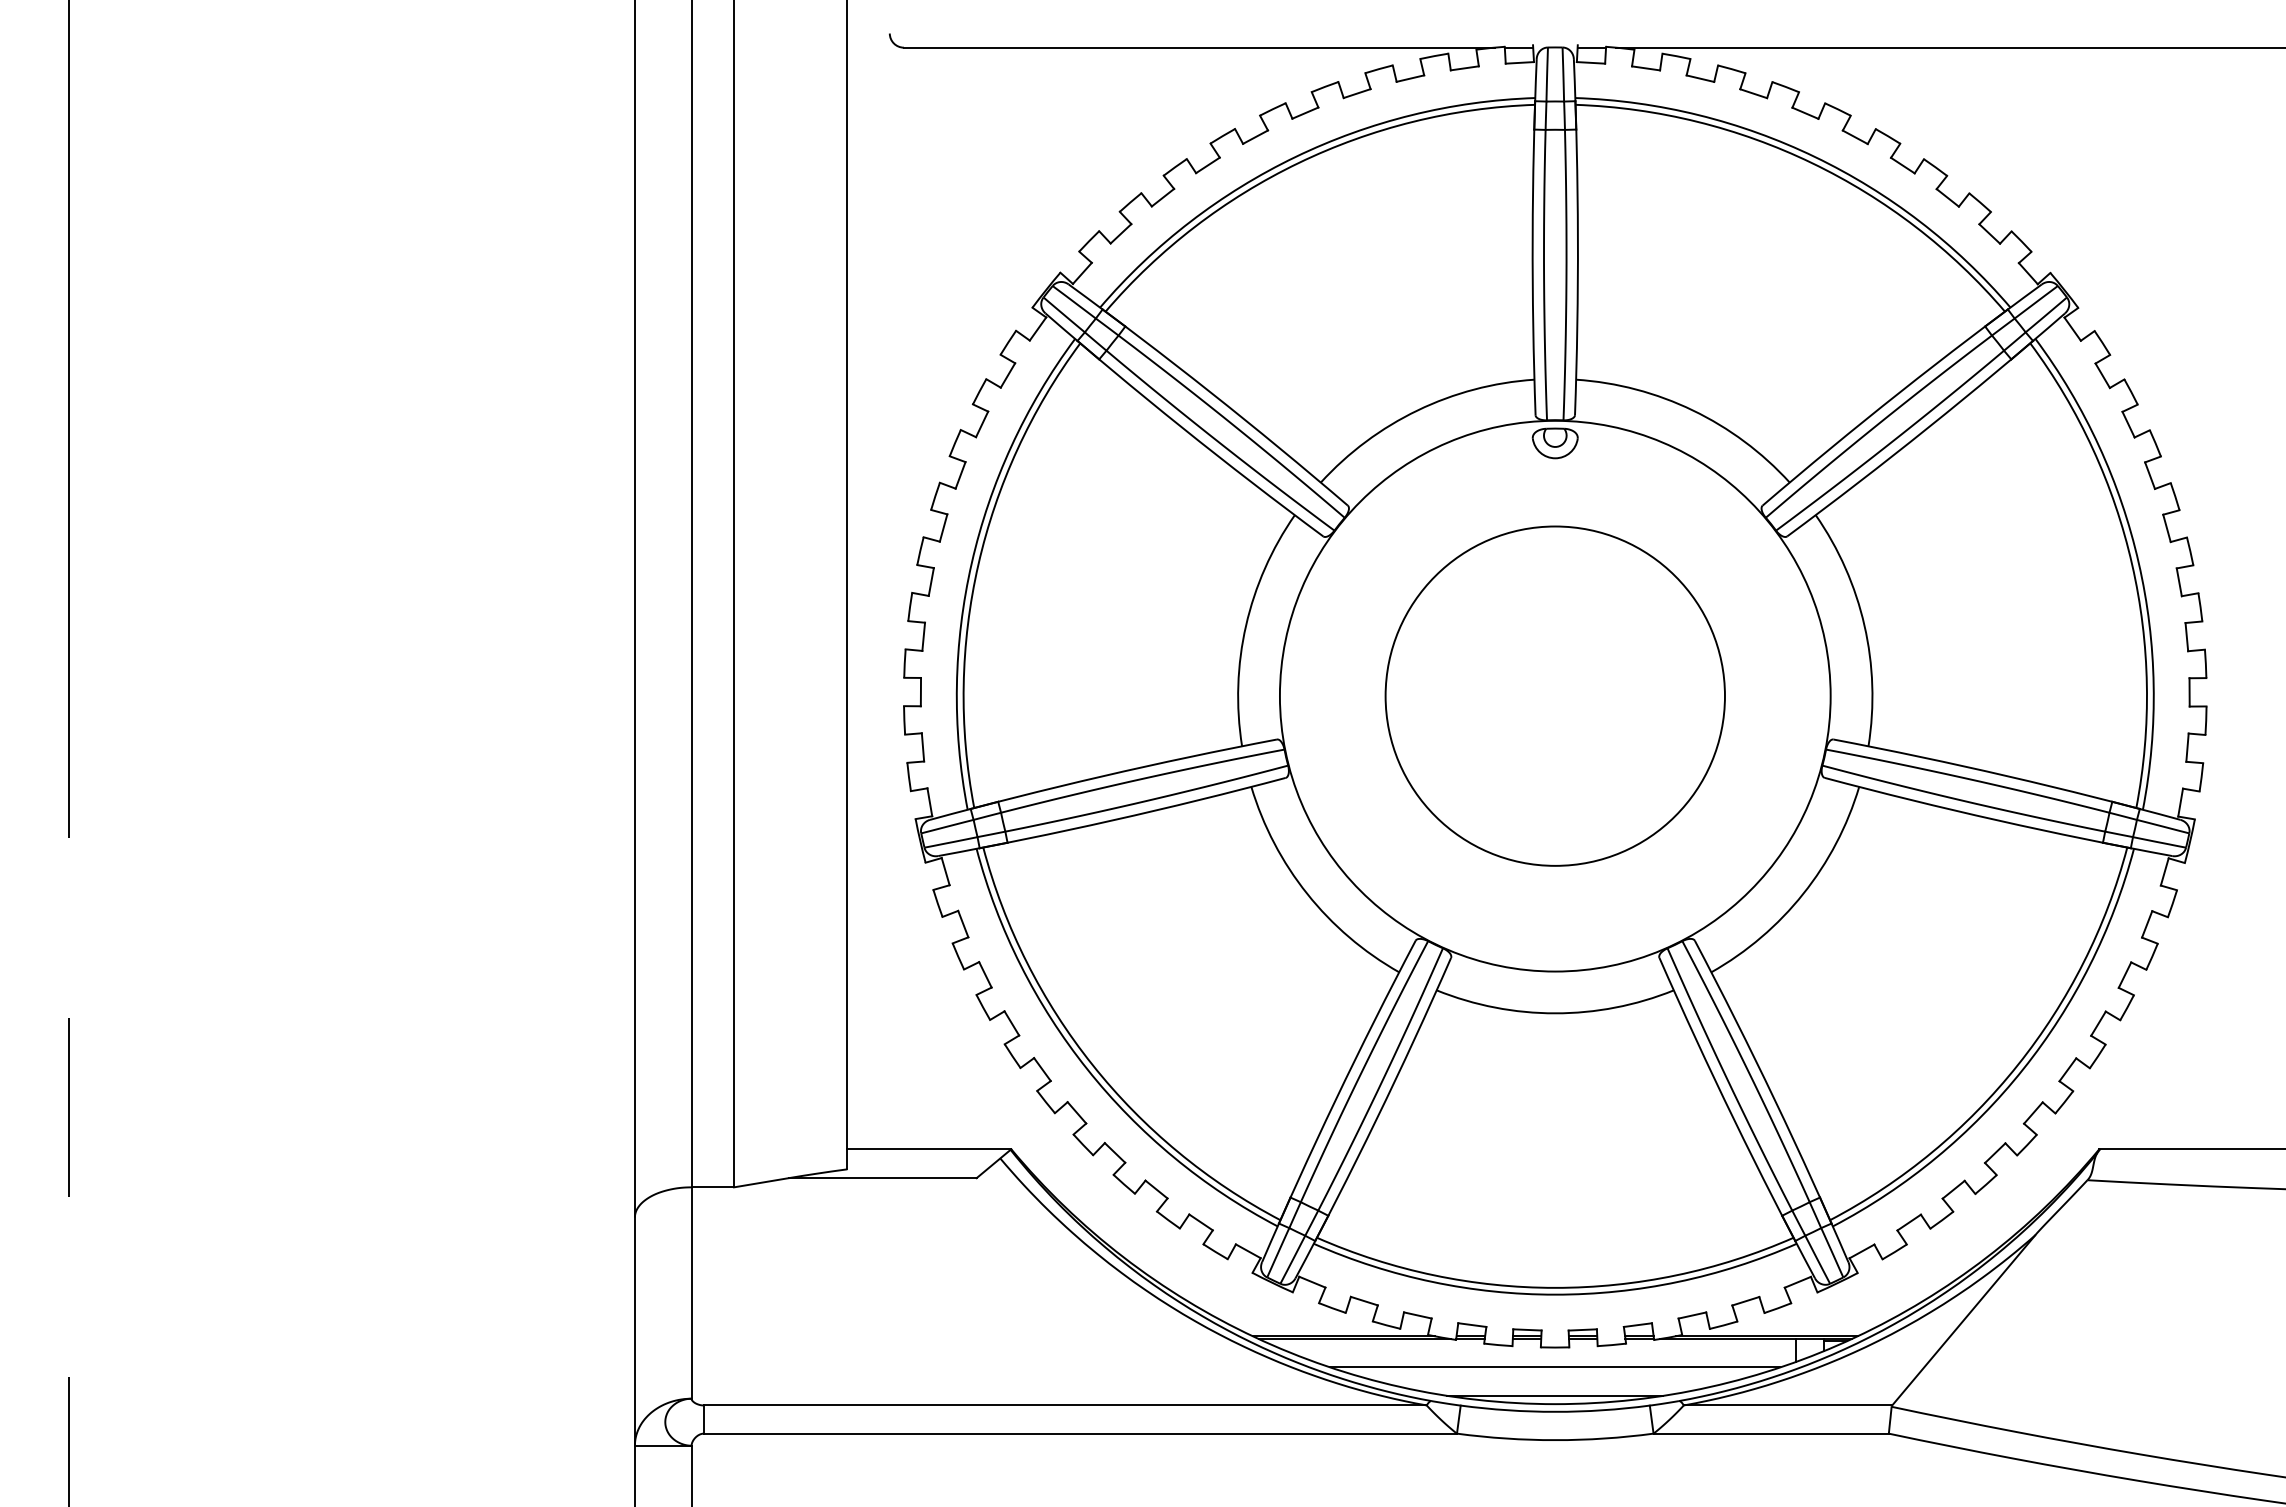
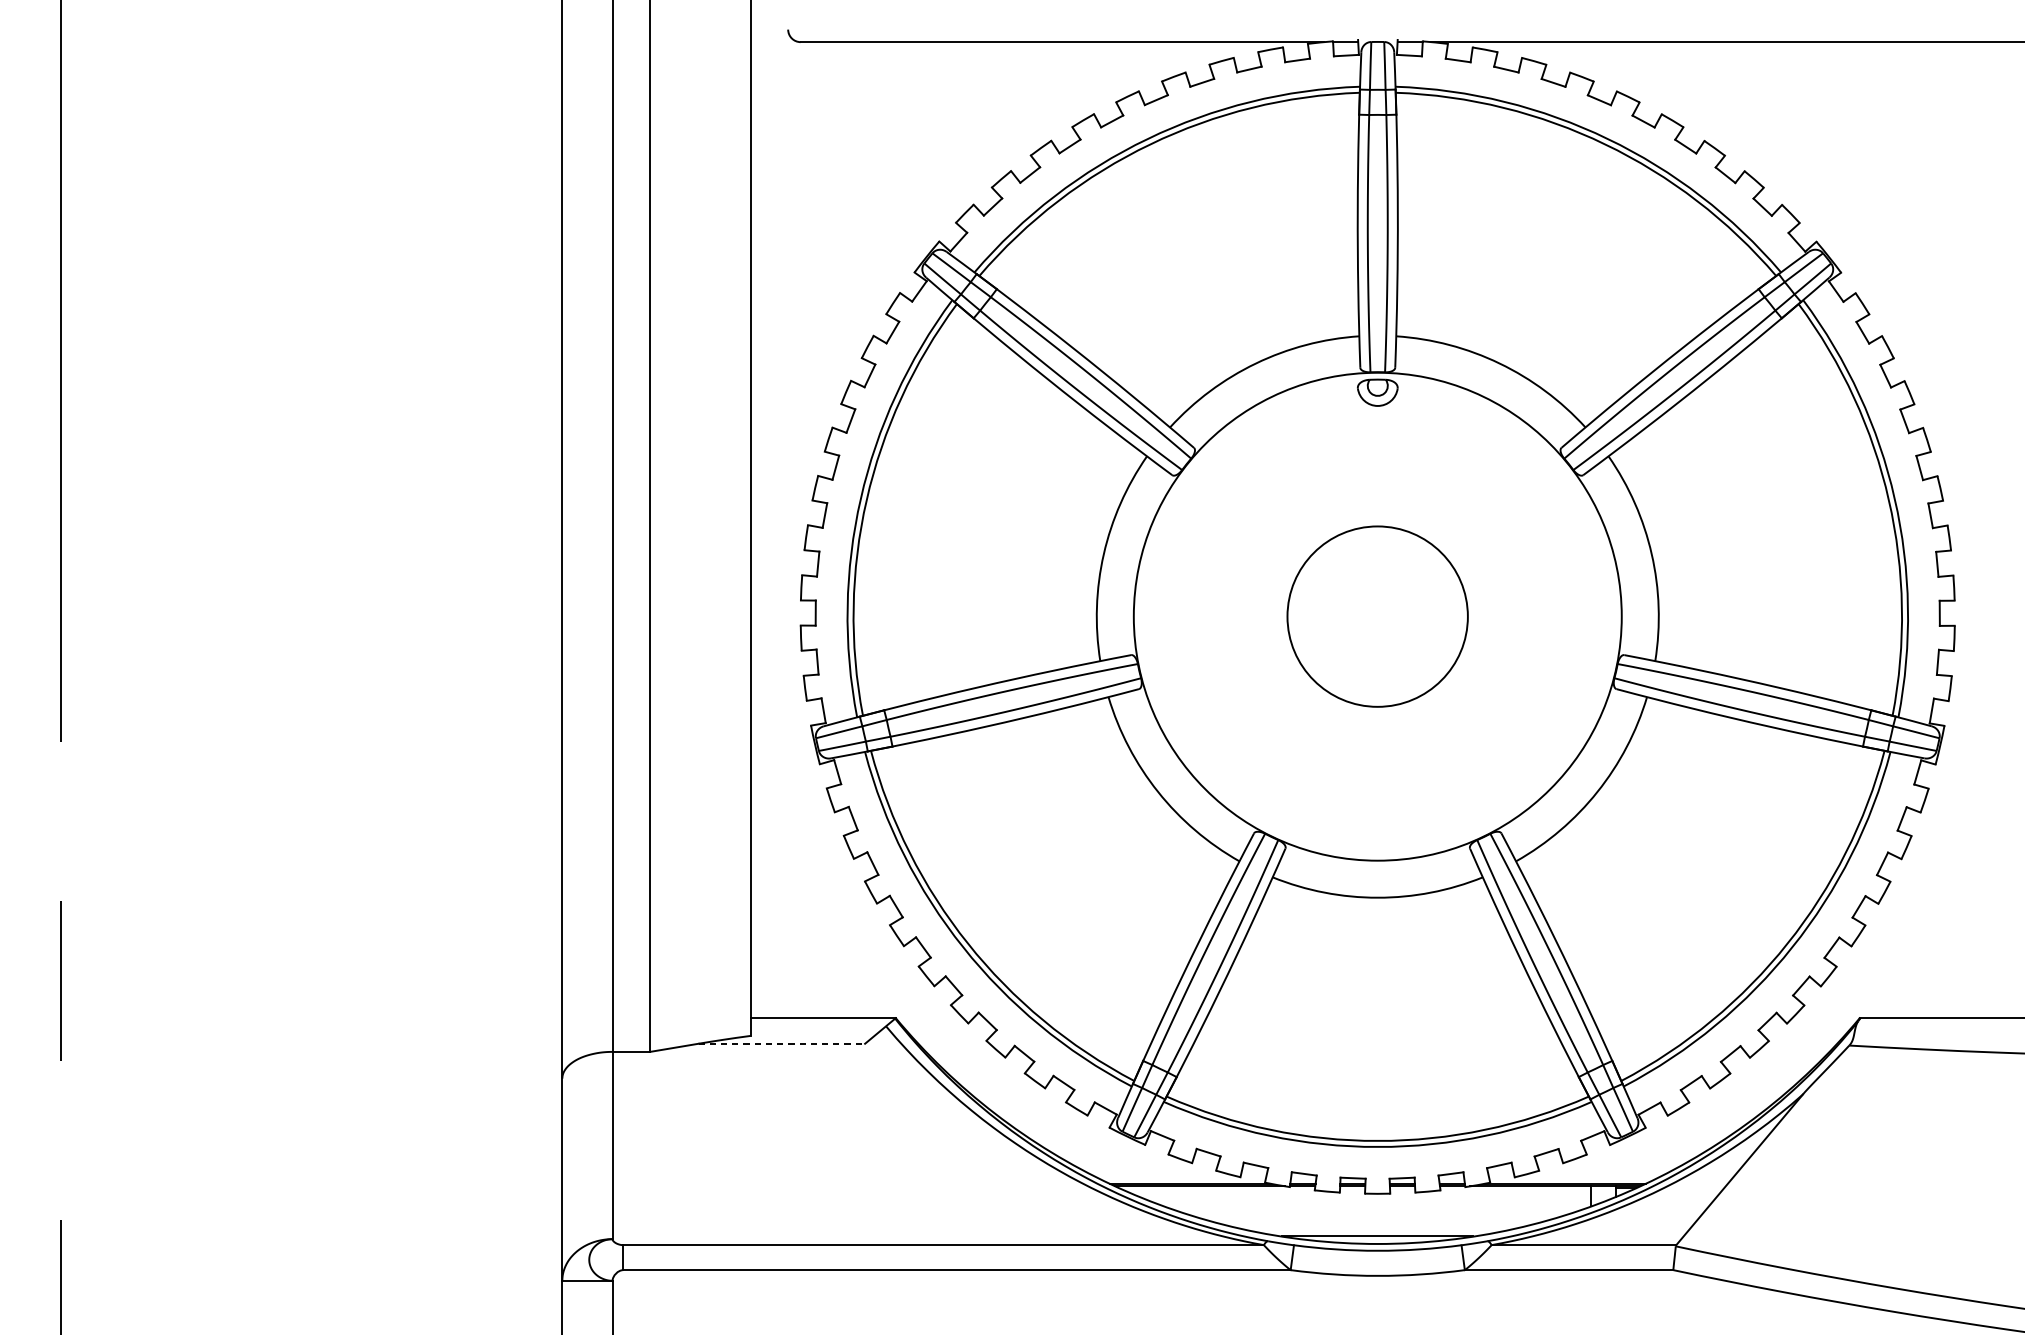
circle: (1554, 695) -> (1377, 616), size x0.6
line: (882, 1178) -> (781, 1044), solid -> dashed
line: (1555, 1367) -> (1377, 1211), removed

